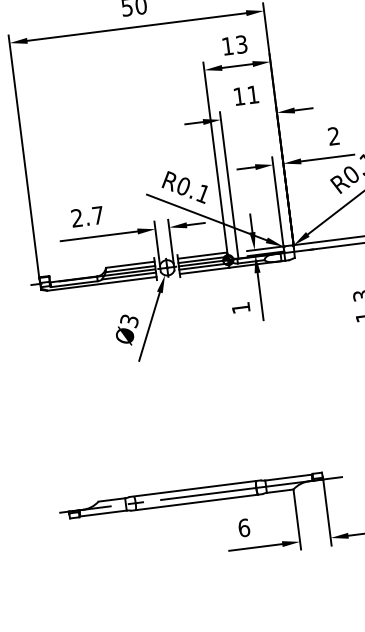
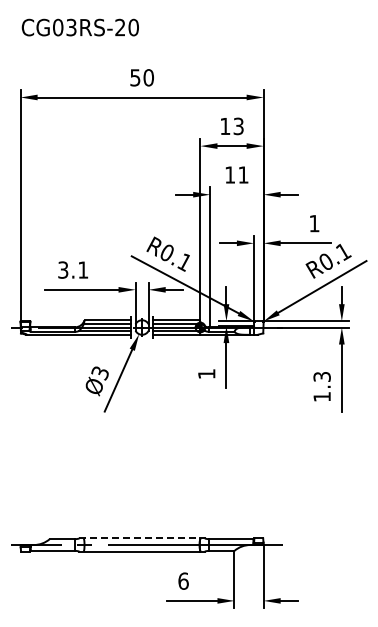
text: (333, 135) -> (314, 222), 2 -> 1
text: (87, 216) -> (73, 269), 2.7 -> 3.1
line: (193, 488) -> (140, 538), solid -> dashed

